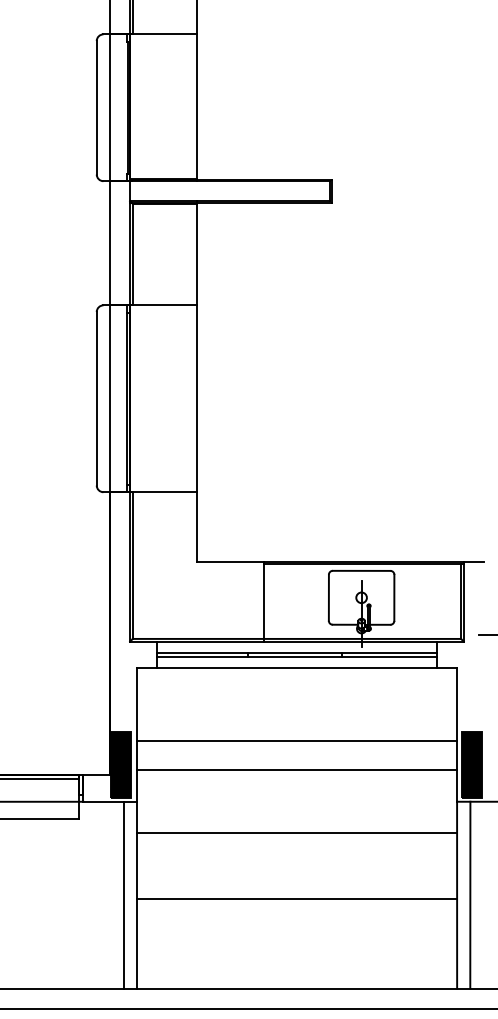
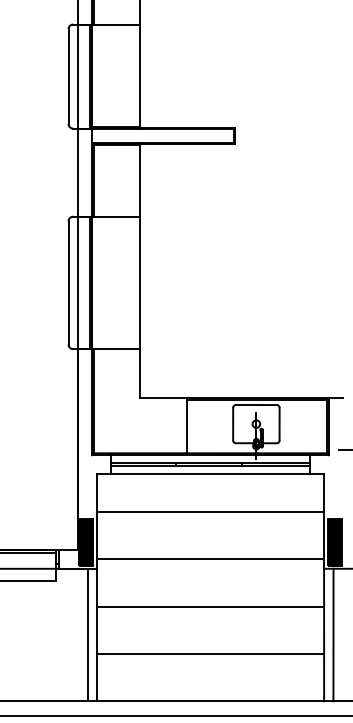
line: (296, 742) -> (210, 512), moved
line: (296, 770) -> (210, 559), moved
line: (296, 832) -> (210, 606), moved
line: (296, 898) -> (210, 653), moved

